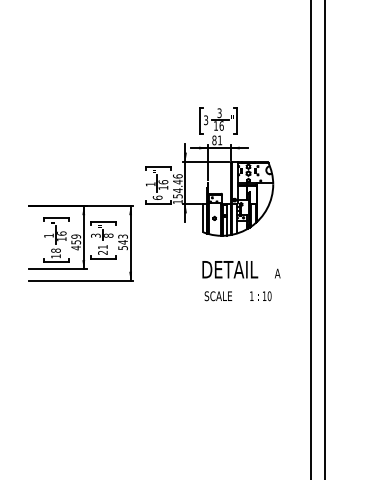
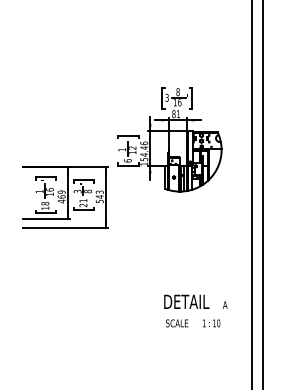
text: (219, 113) -> (178, 92), 3 -> 8
text: (163, 182) -> (132, 148), 16 -> 12
text: (75, 242) -> (61, 197), 459 -> 469
text: (241, 281) -> (195, 311), moved

